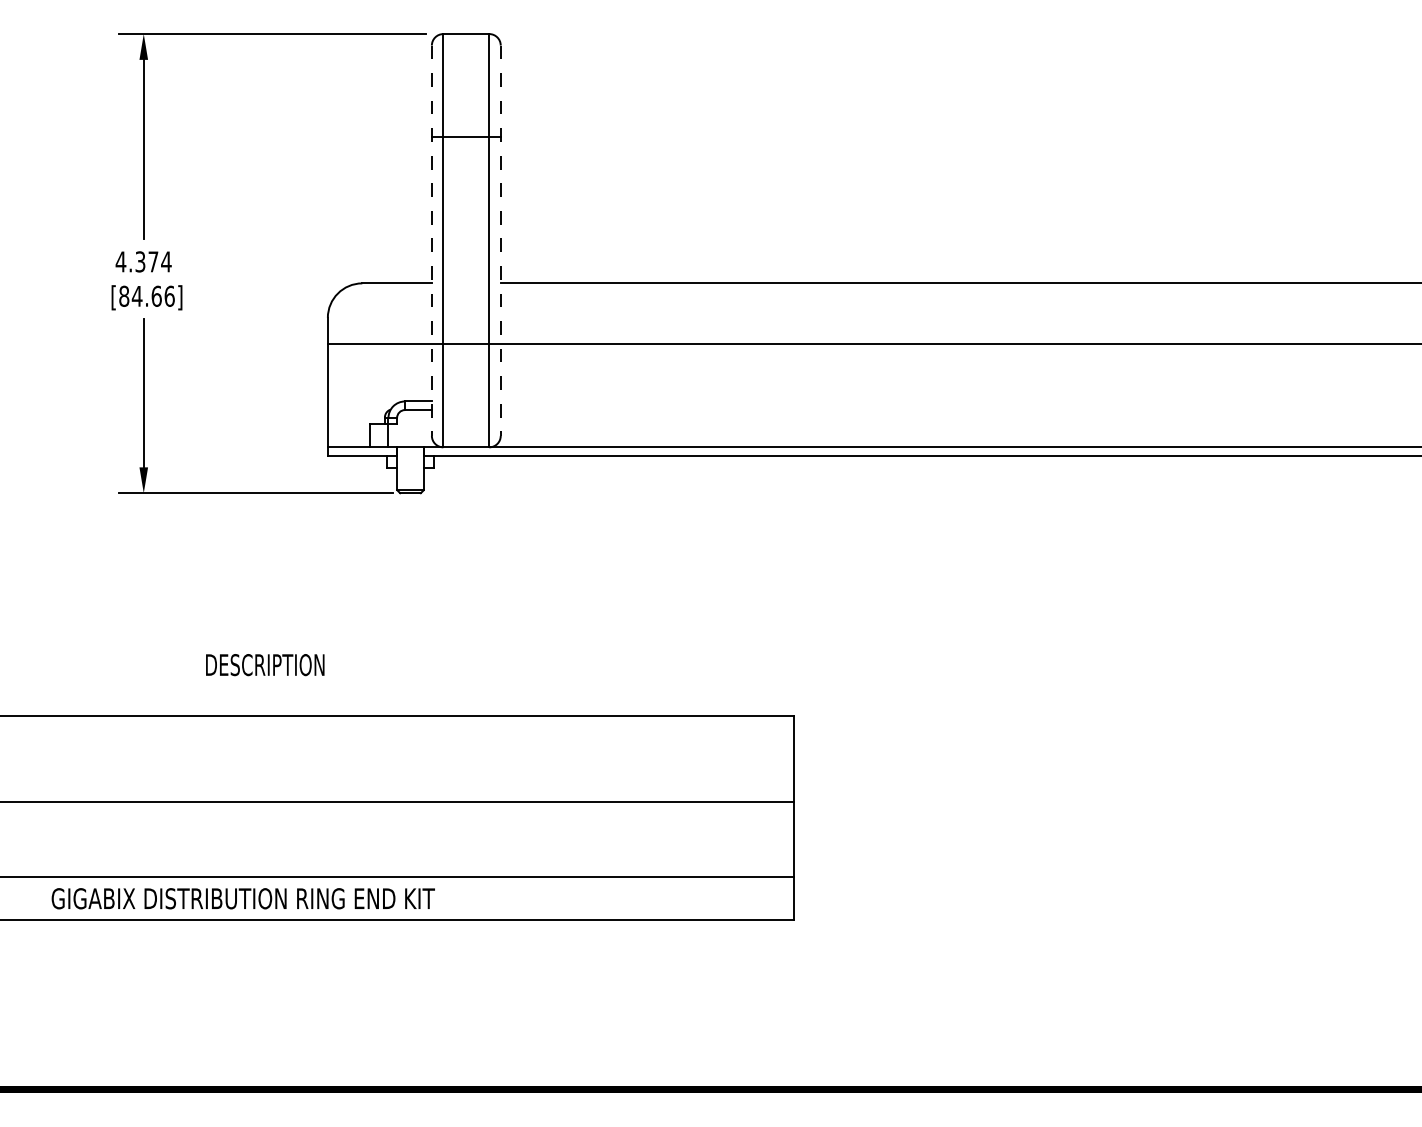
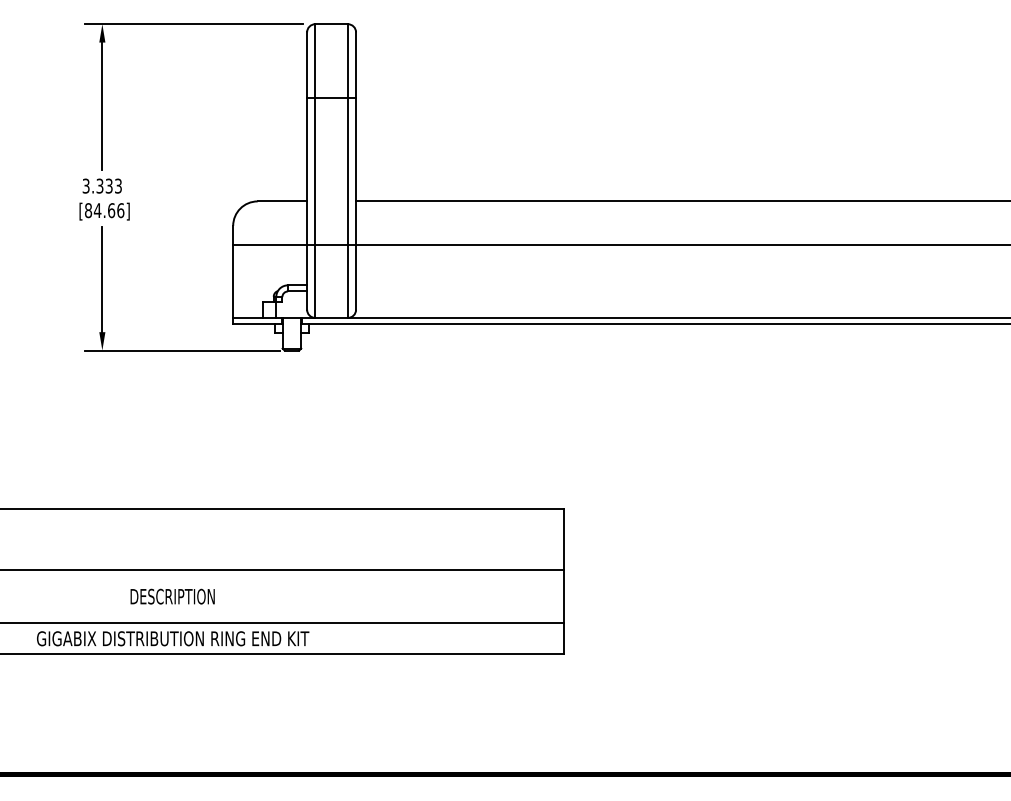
line: (432, 241) -> (307, 171), dashed -> solid
line: (501, 241) -> (356, 171), dashed -> solid
text: (143, 260) -> (102, 185), 4.374 -> 3.333
text: (264, 664) -> (172, 596), moved

